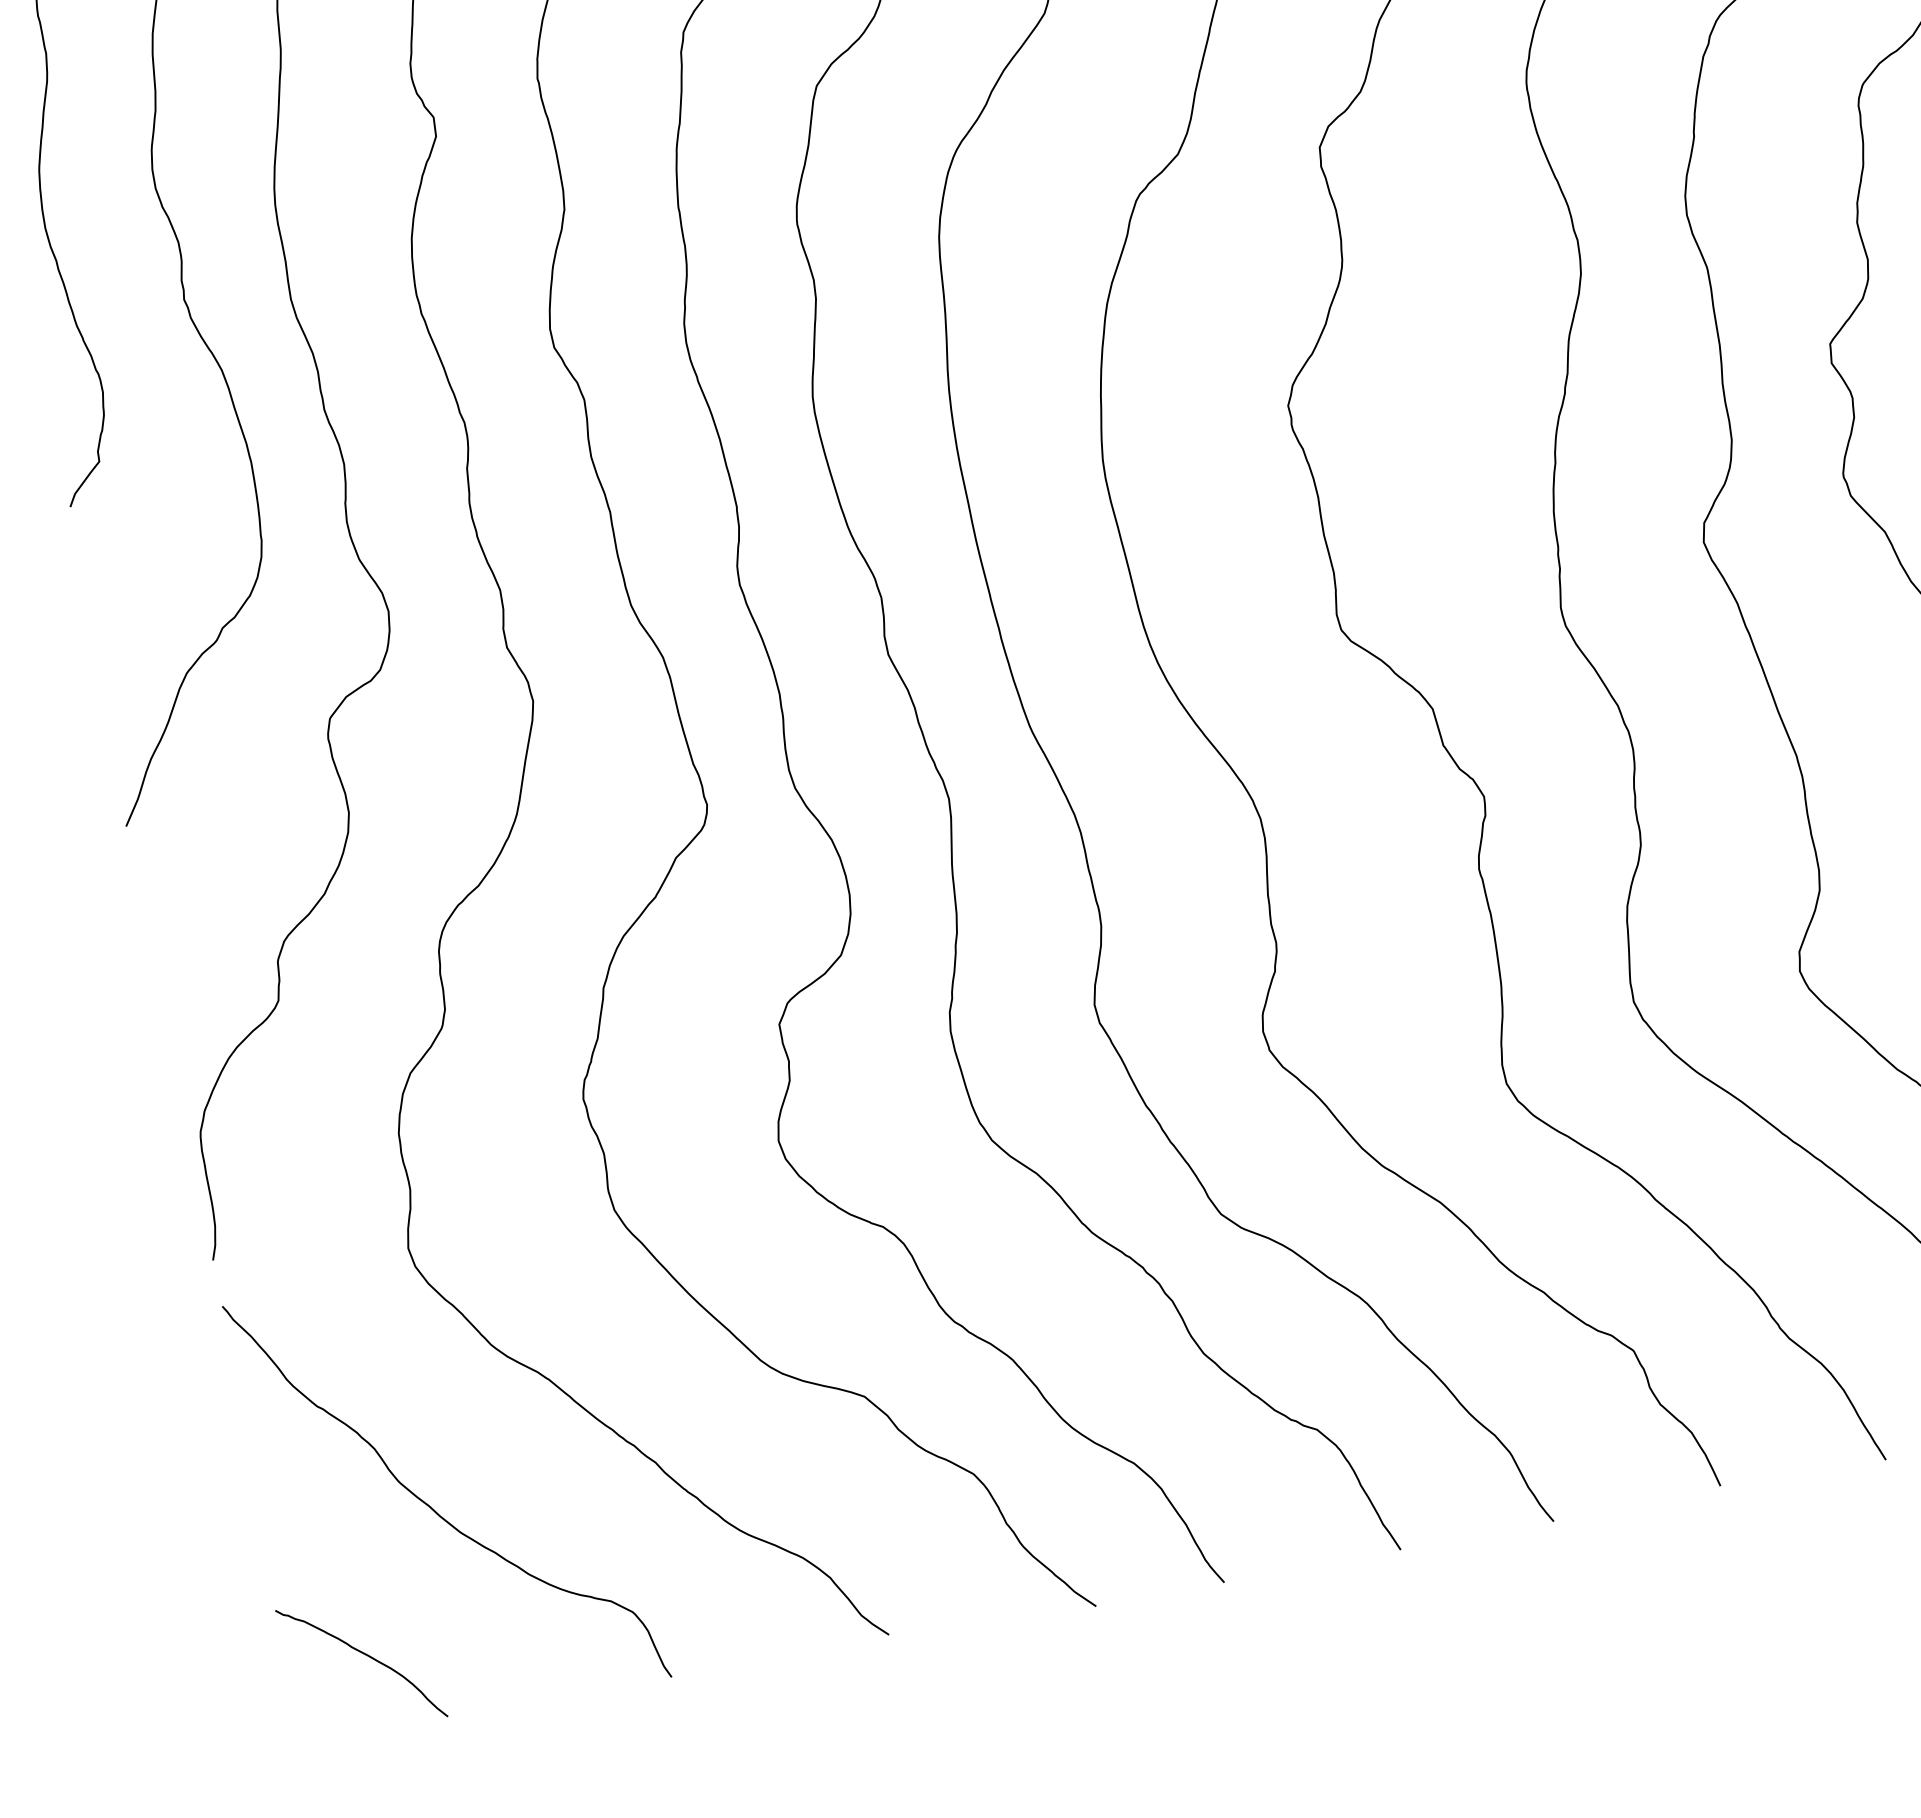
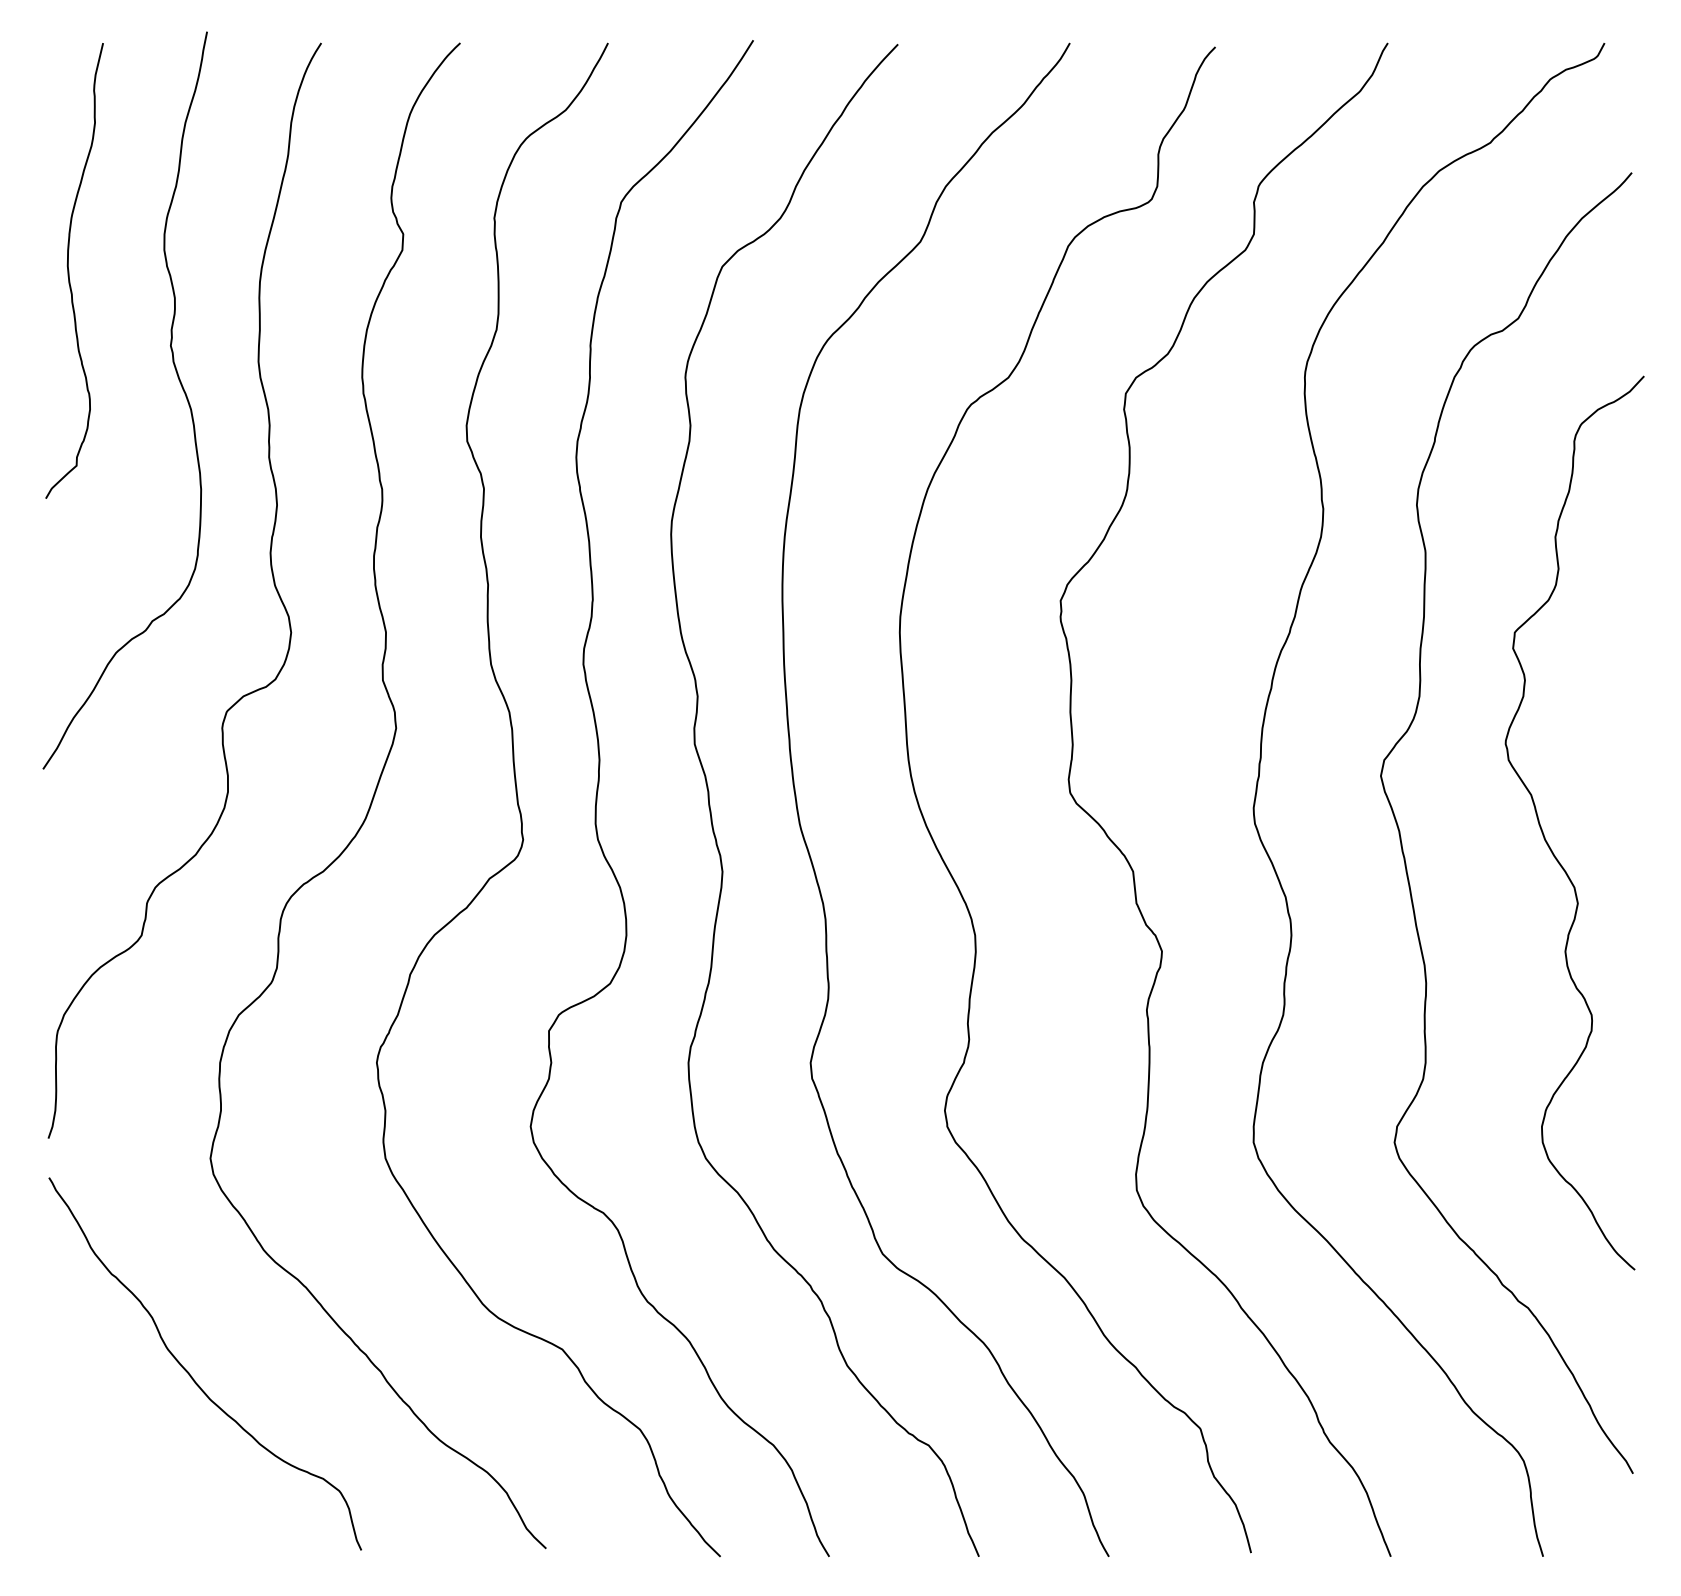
curve: (365, 1656) -> (113, 1486), removed

